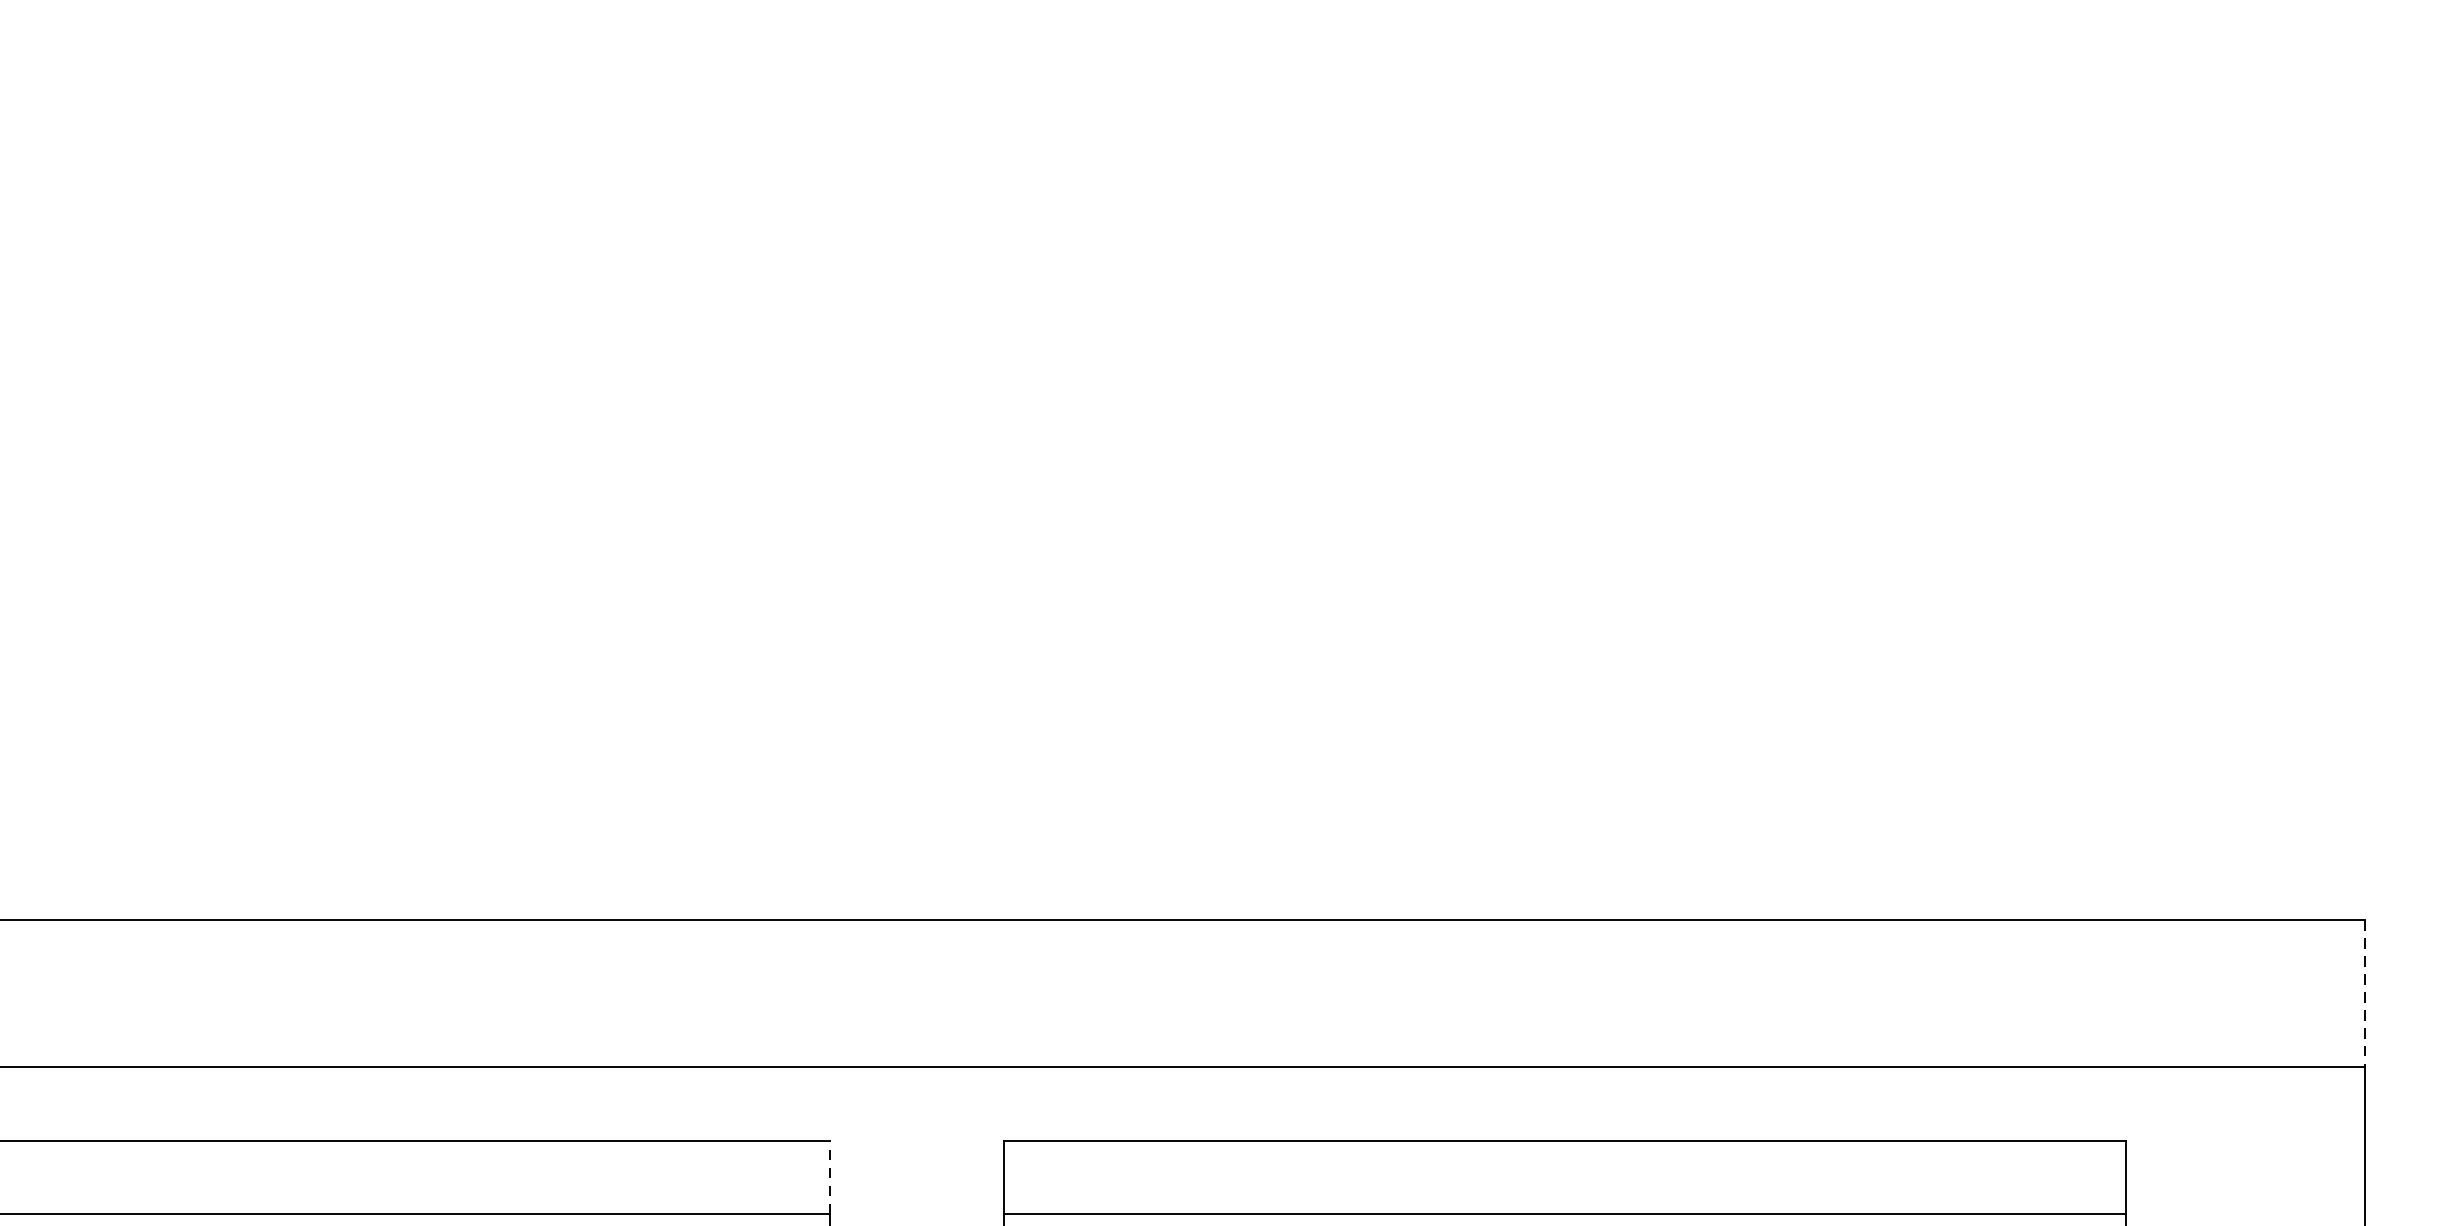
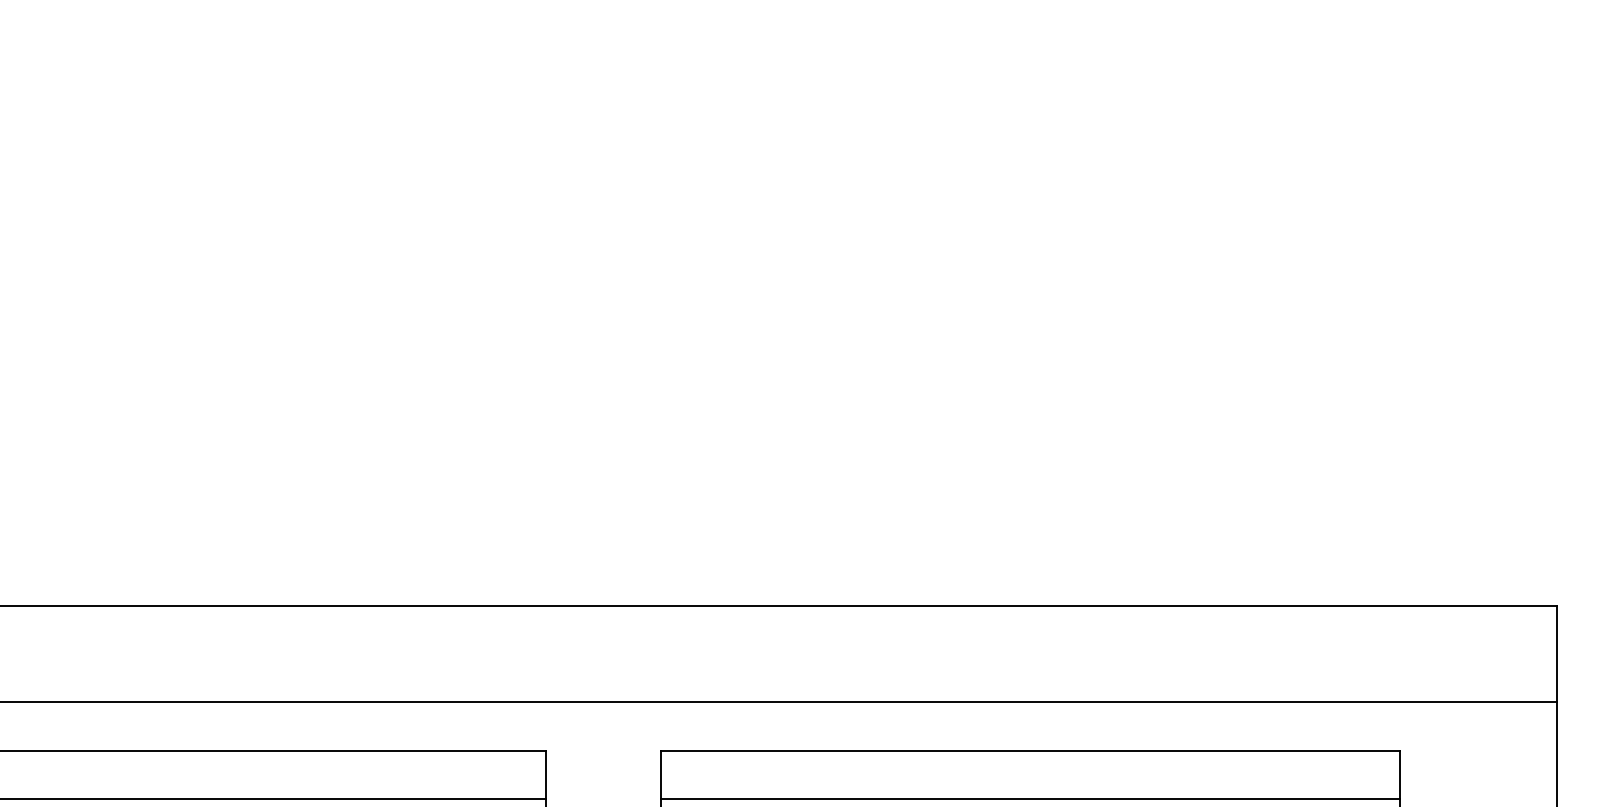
line: (2365, 994) -> (1557, 654), dashed -> solid
line: (830, 1176) -> (546, 774), dashed -> solid

